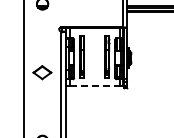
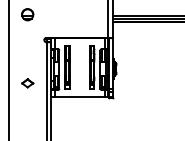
part: (42, 72) -> (27, 83), size x0.62
line: (95, 86) -> (80, 97), dashed -> solid

